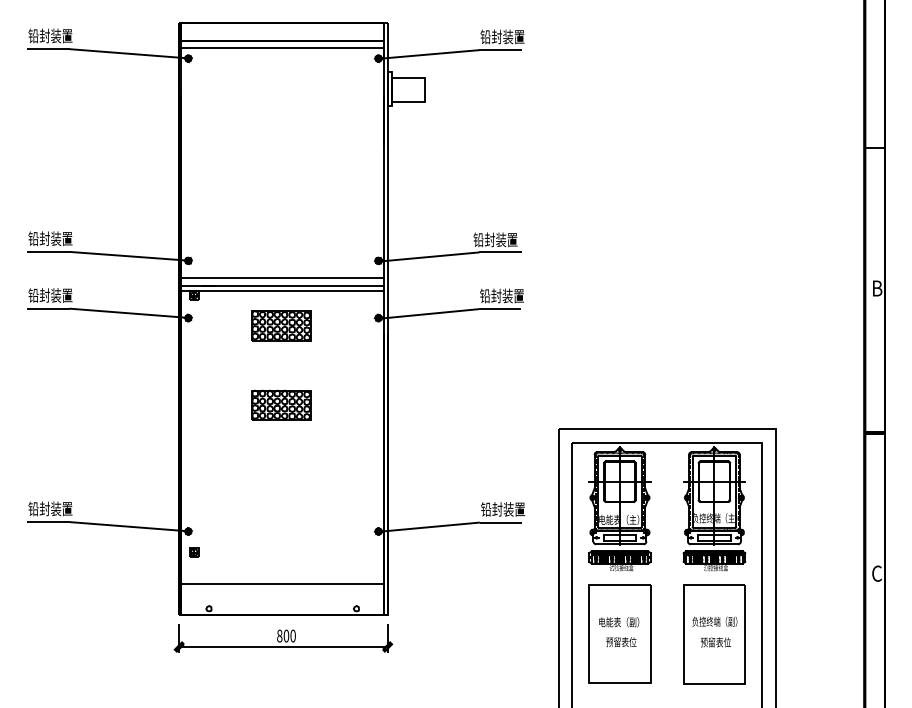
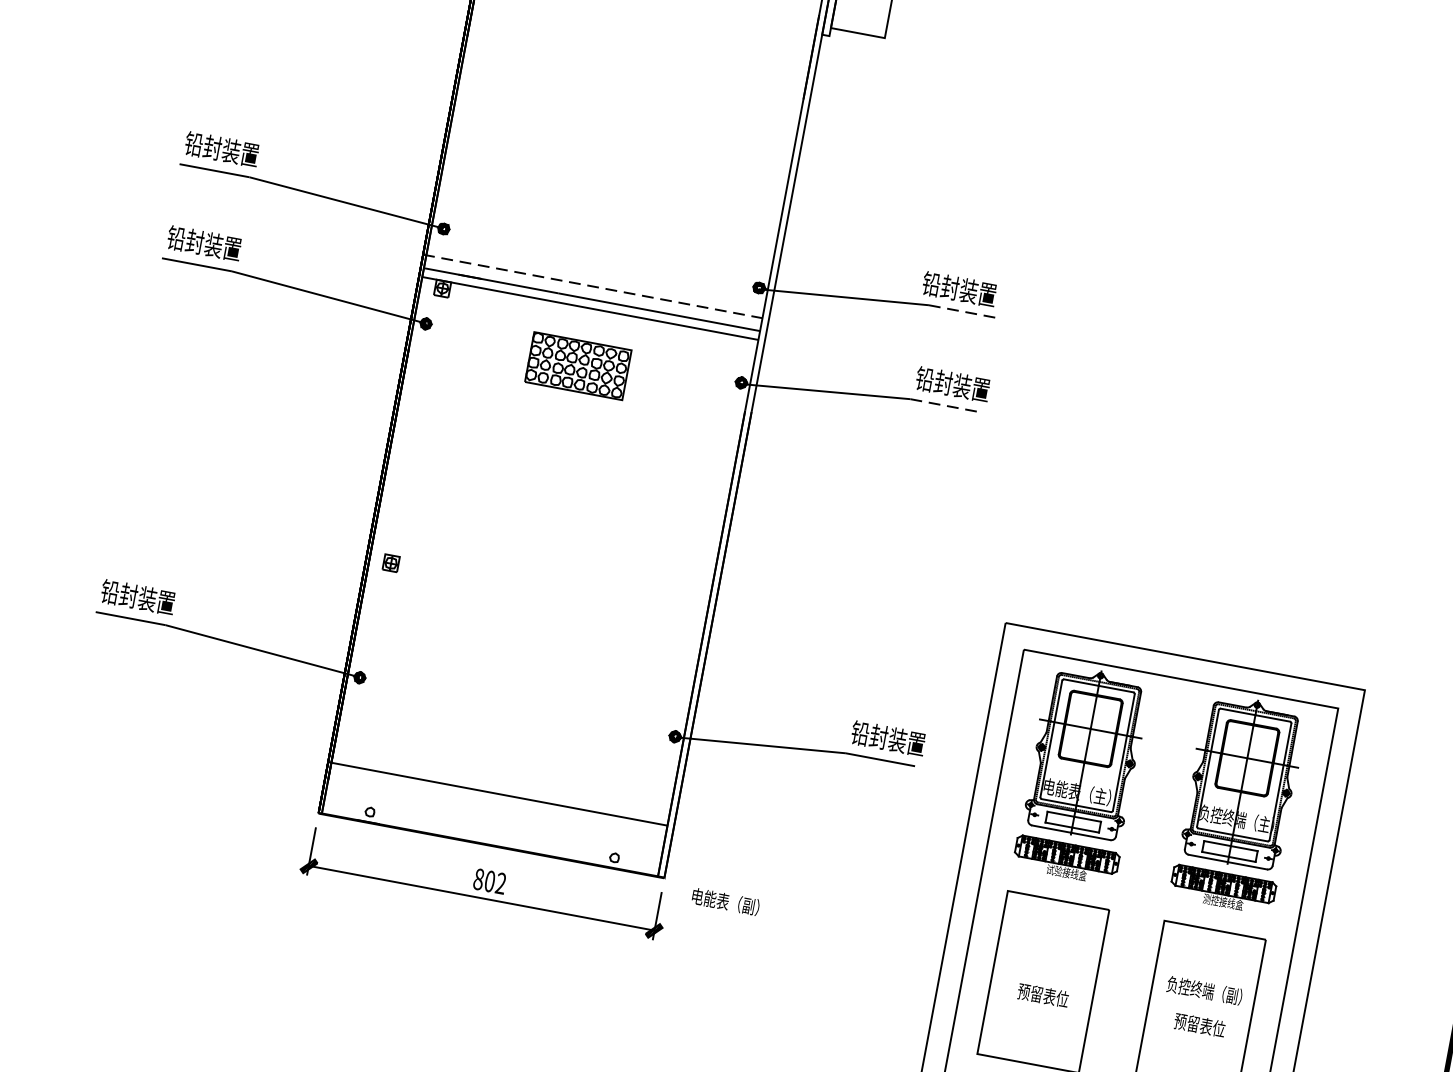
line: (501, 252) -> (965, 312), solid -> dashed
line: (282, 278) -> (594, 287), solid -> dashed
line: (499, 309) -> (944, 406), solid -> dashed
part: (281, 404) -> (553, 495), removed
part: (194, 552) -> (391, 563), moved
text: (619, 622) -> (726, 902), moved
text: (292, 635) -> (500, 882), 800 -> 802

